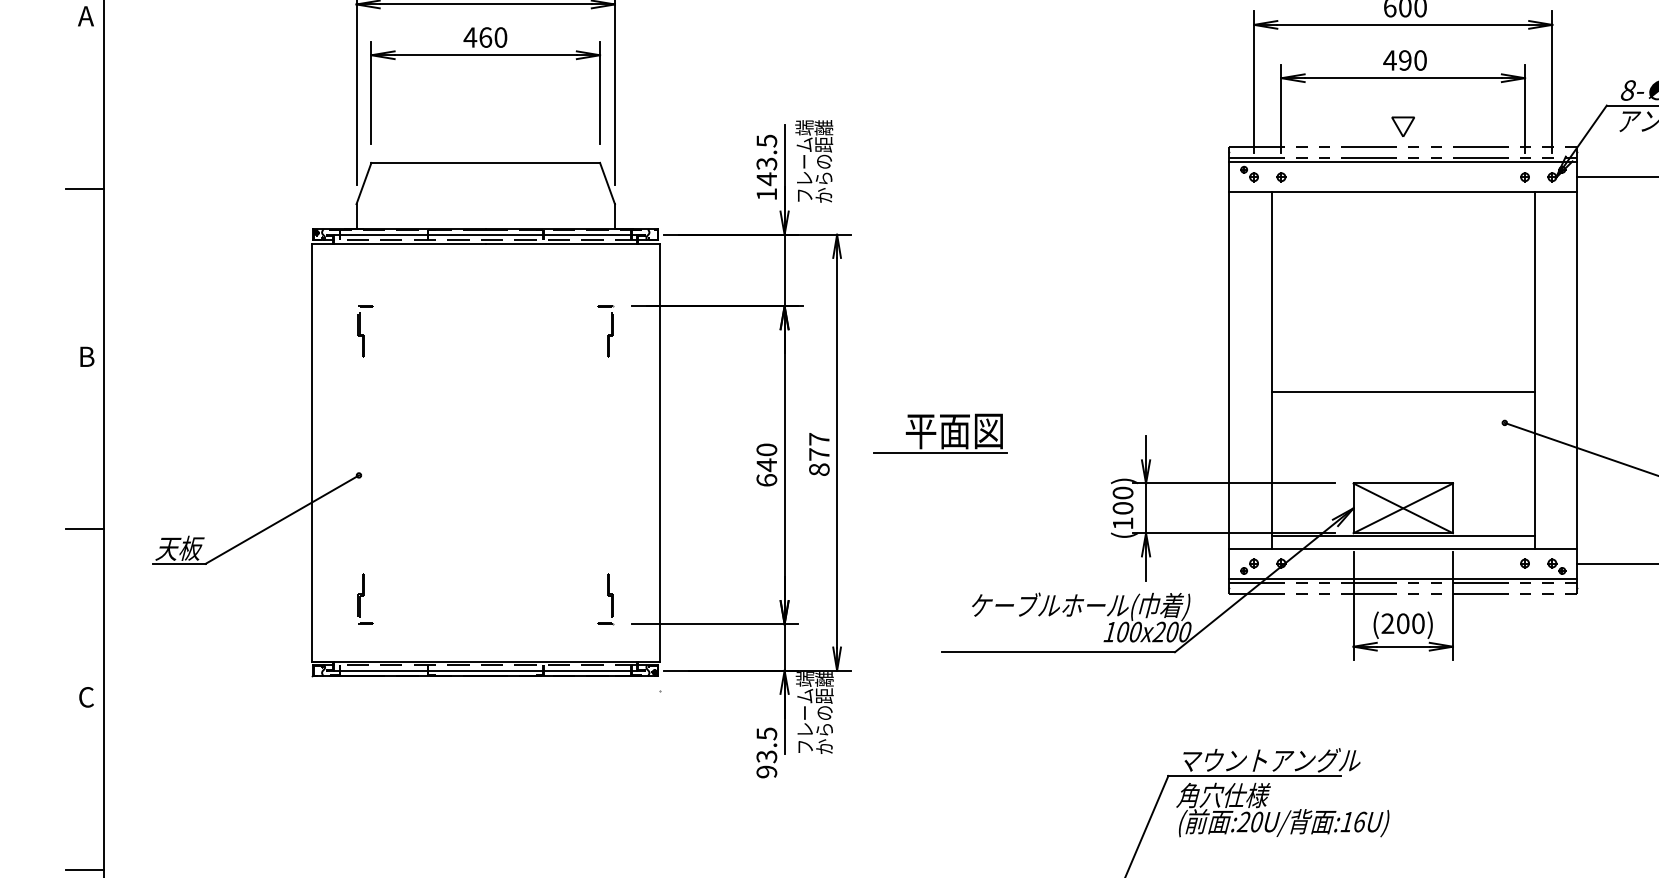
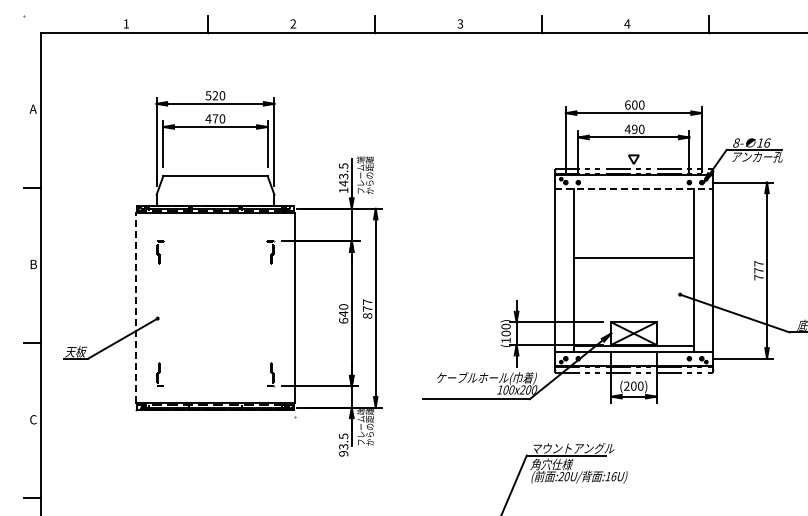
text: (485, 36) -> (215, 118), 460 -> 470
line: (1404, 192) -> (634, 189), solid -> dashed
line: (1402, 391) -> (633, 257), moved
part: (939, 433) -> (422, 299), removed
line: (312, 451) -> (136, 307), solid -> dashed

